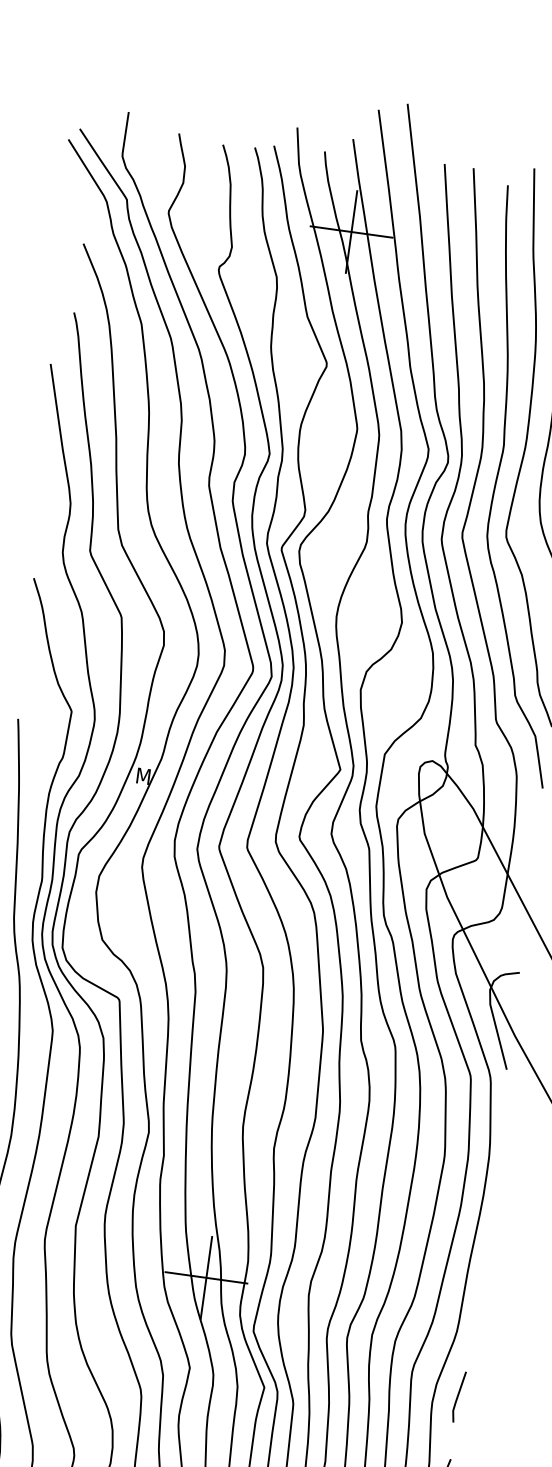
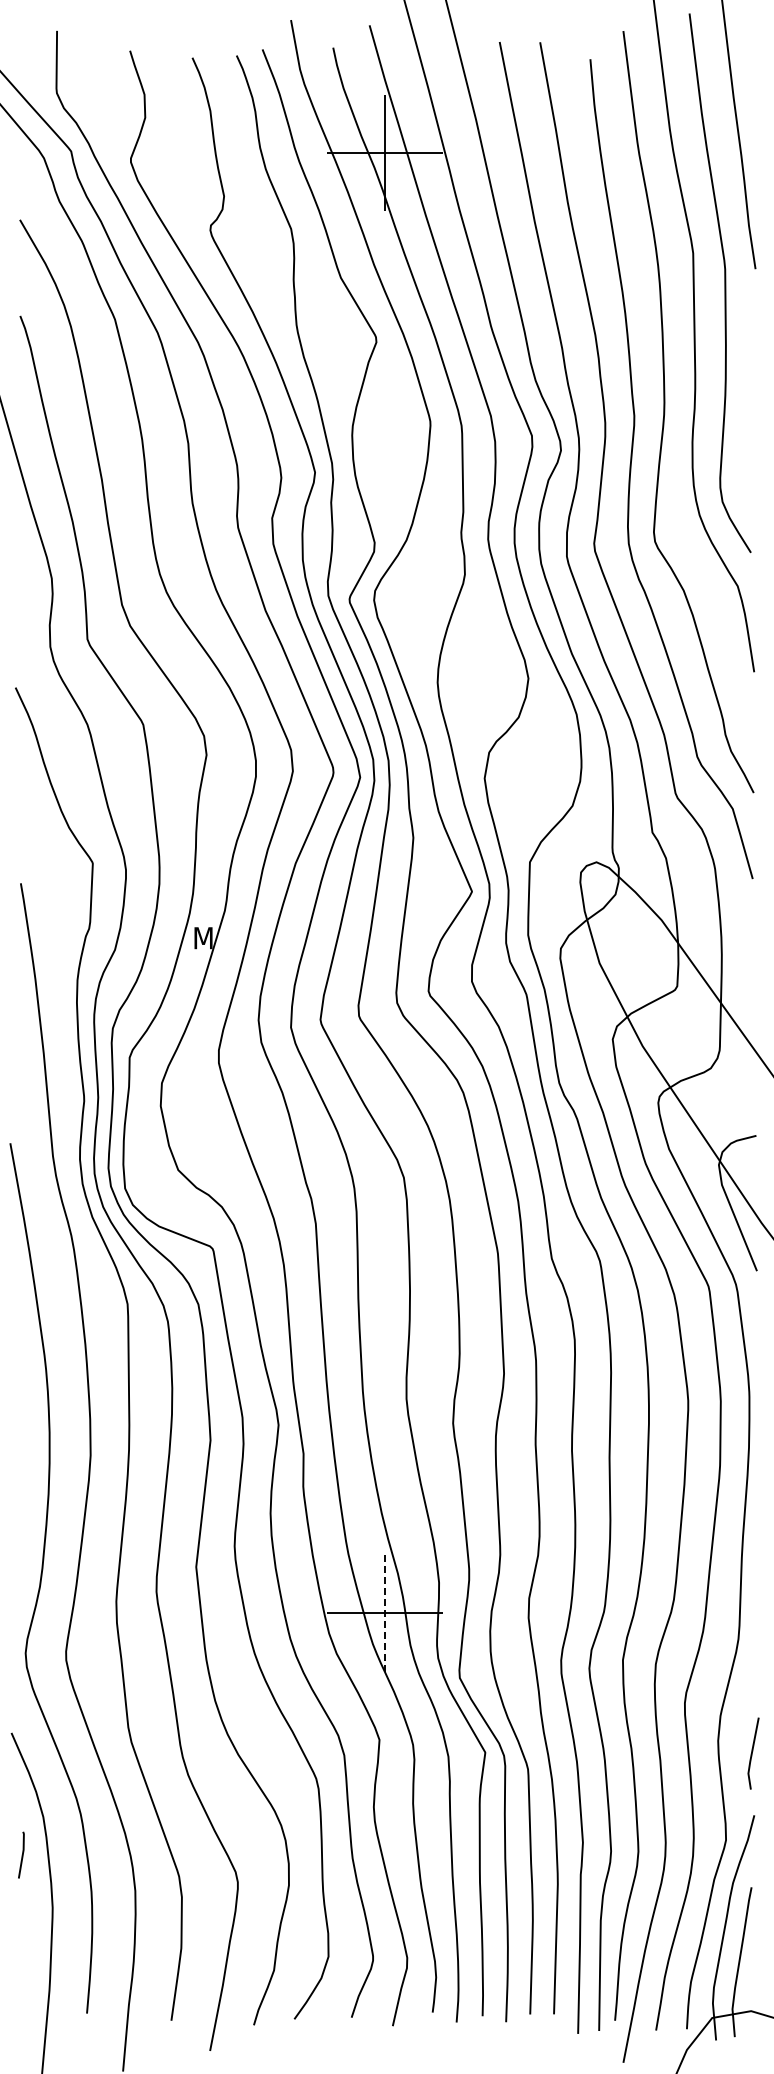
line: (206, 1278) -> (385, 1613), solid -> dashed
line: (458, 1396) -> (752, 1753), moved

